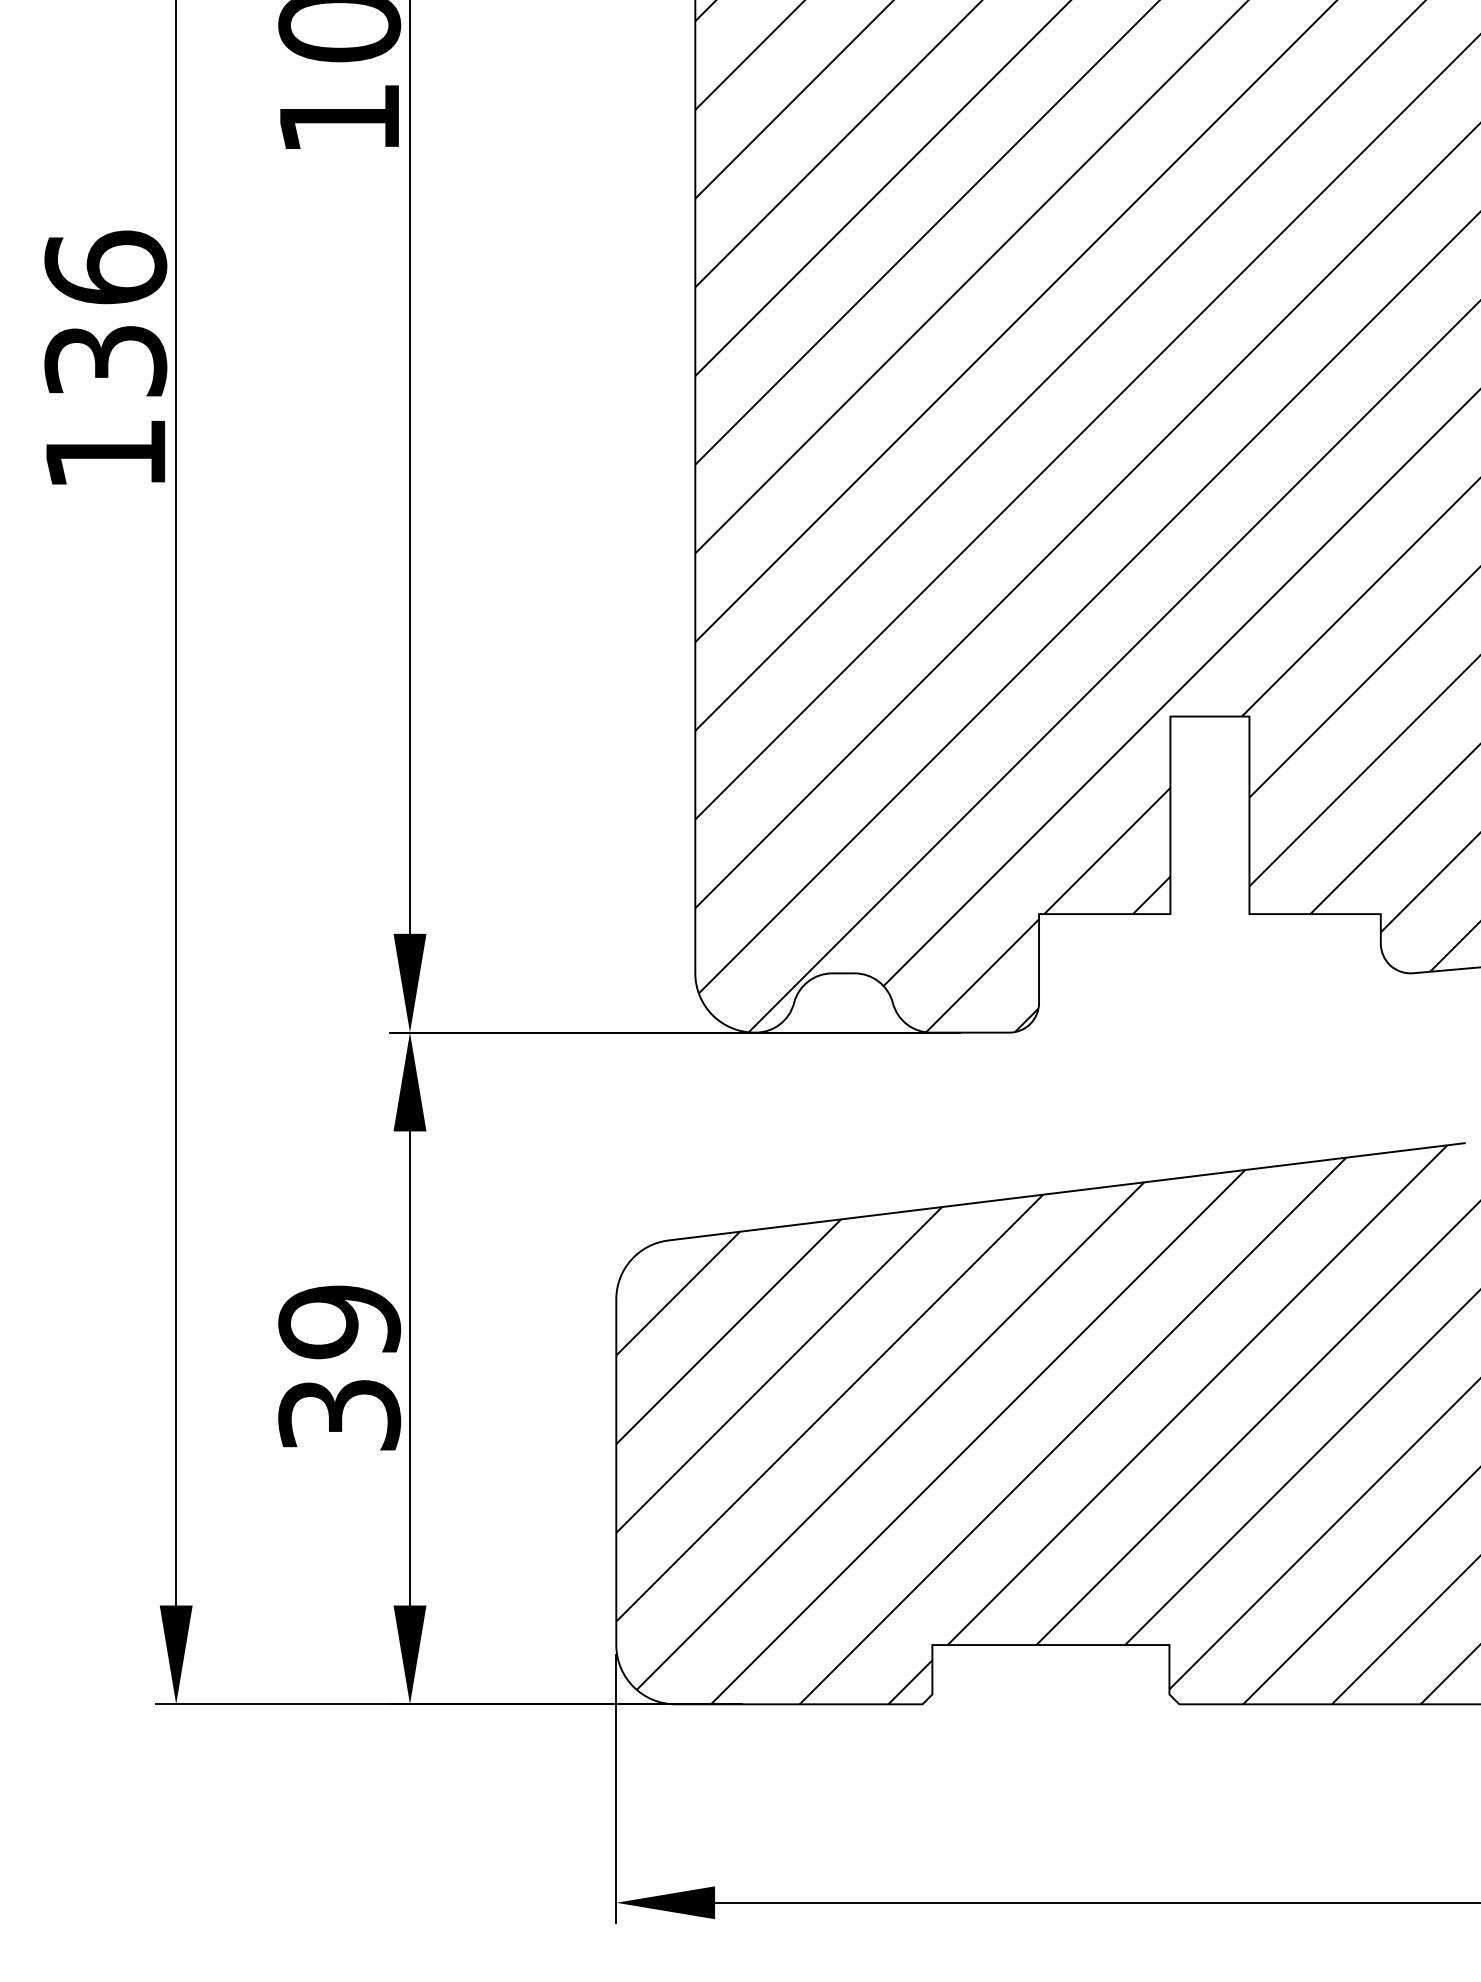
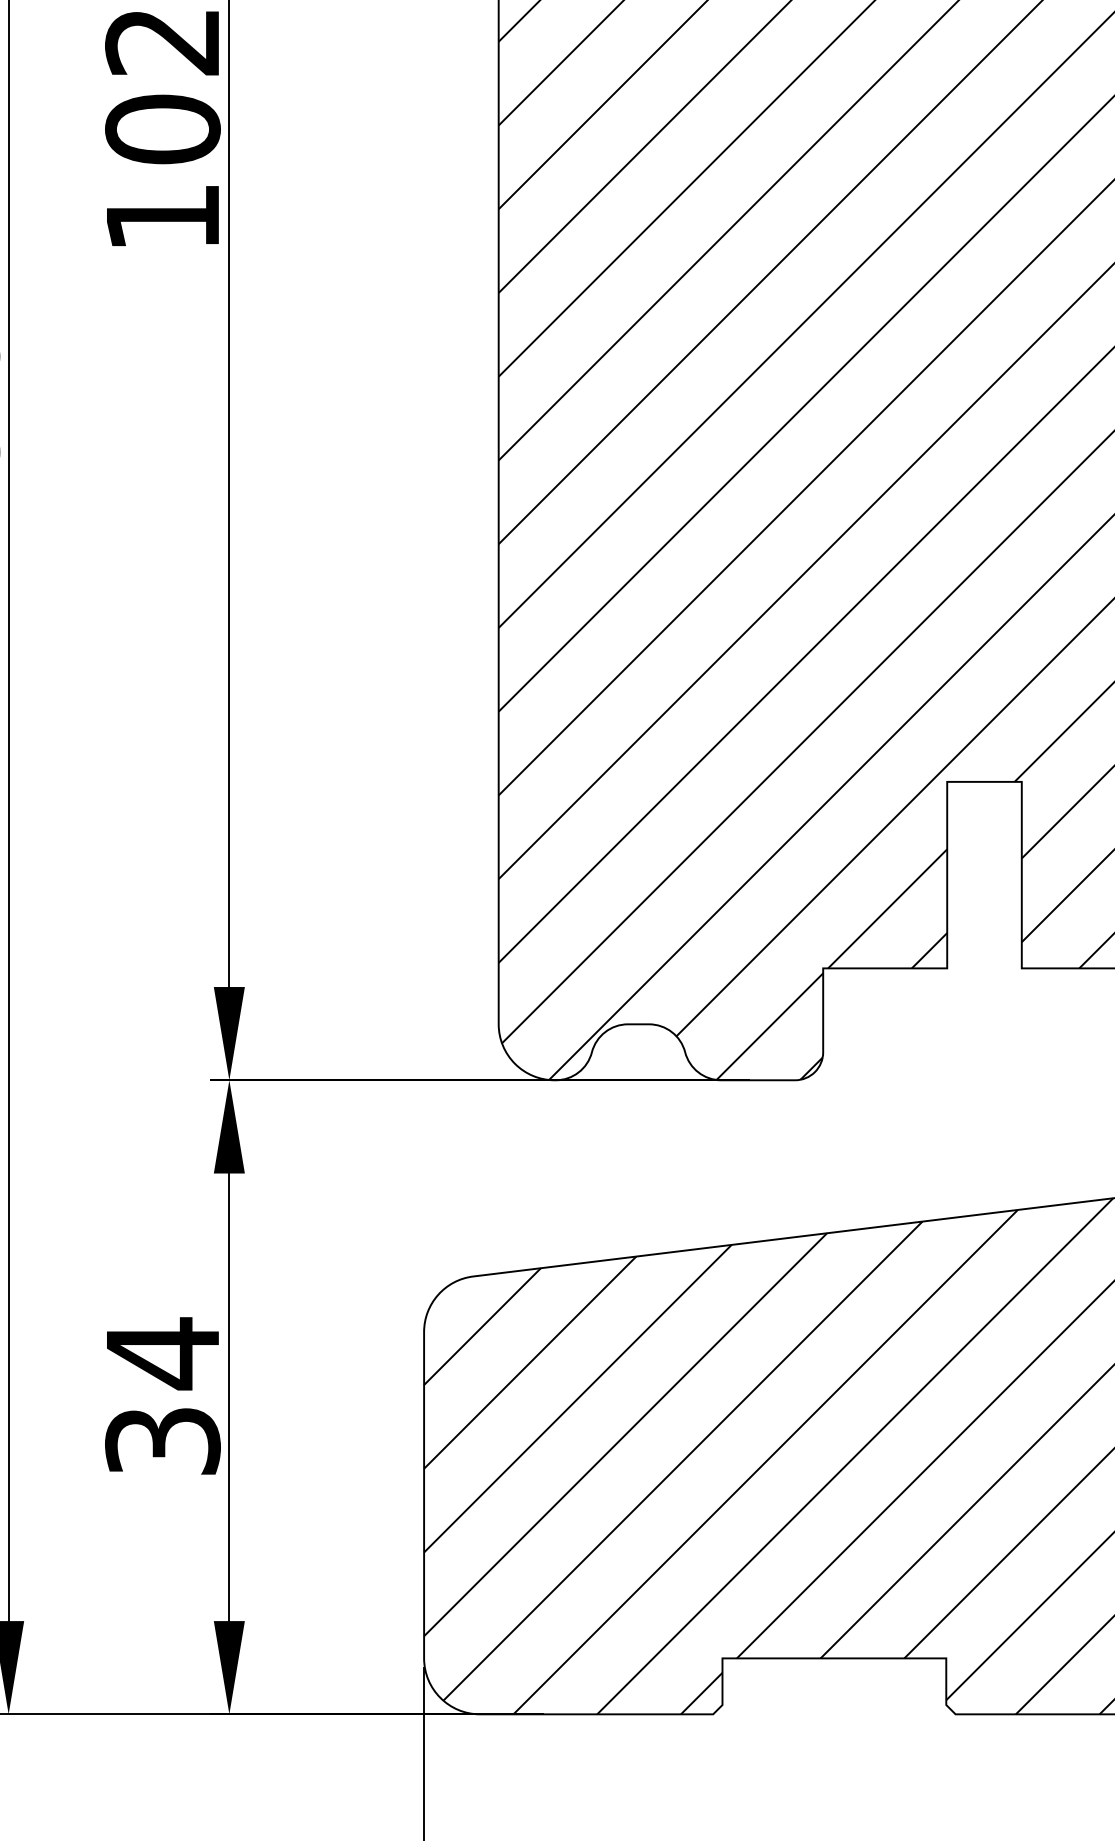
text: (339, 1322) -> (162, 1353), 39 -> 34

